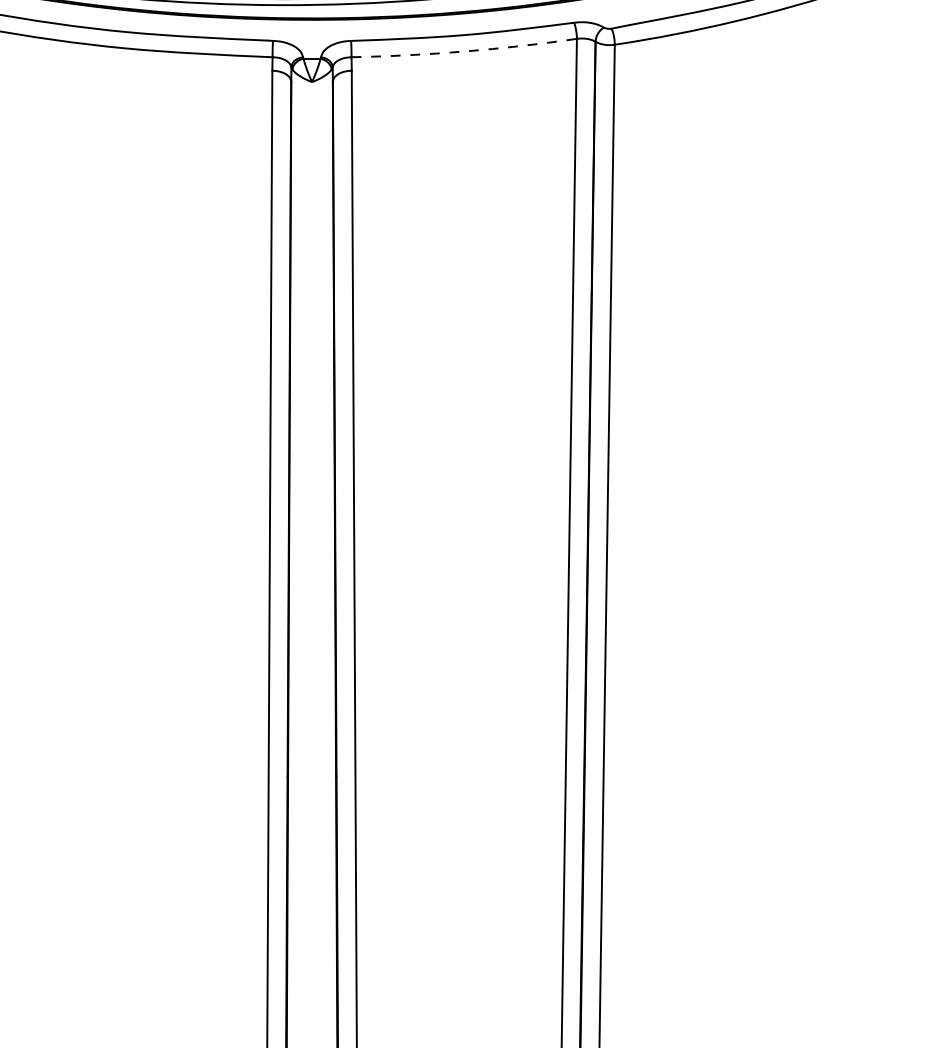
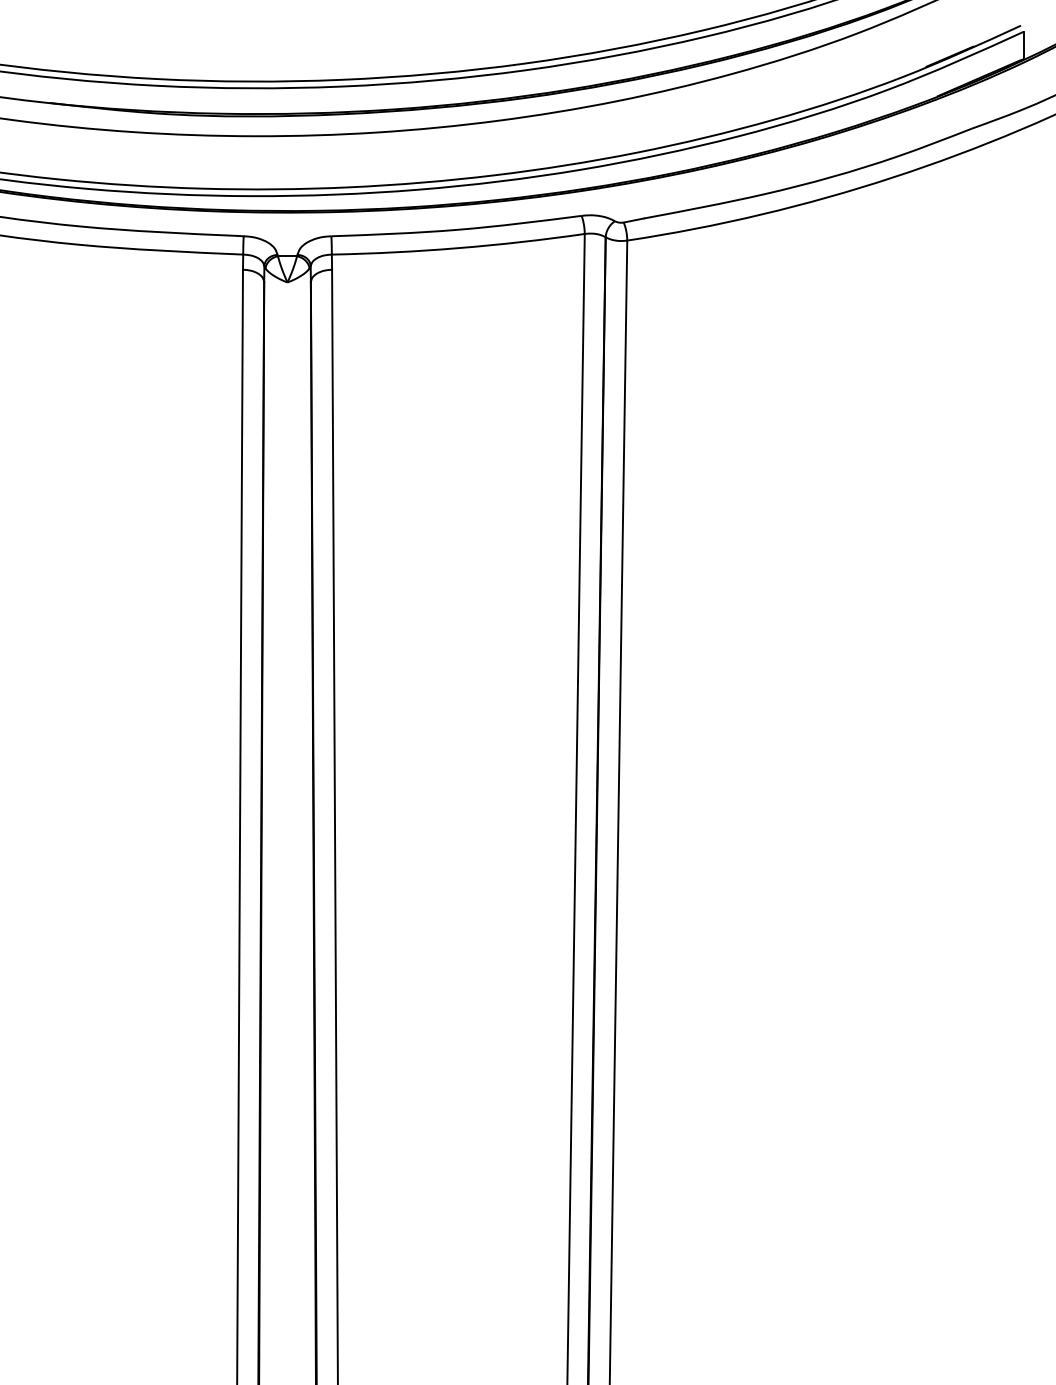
arc: (464, 51) -> (458, 248), dashed -> solid

